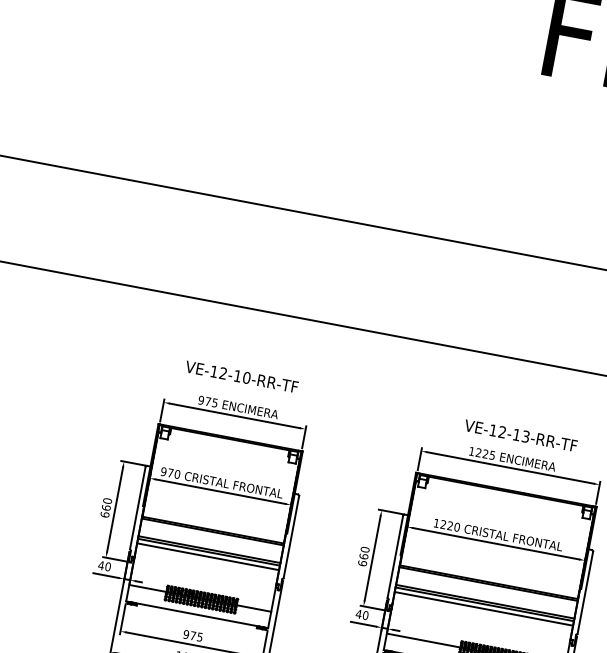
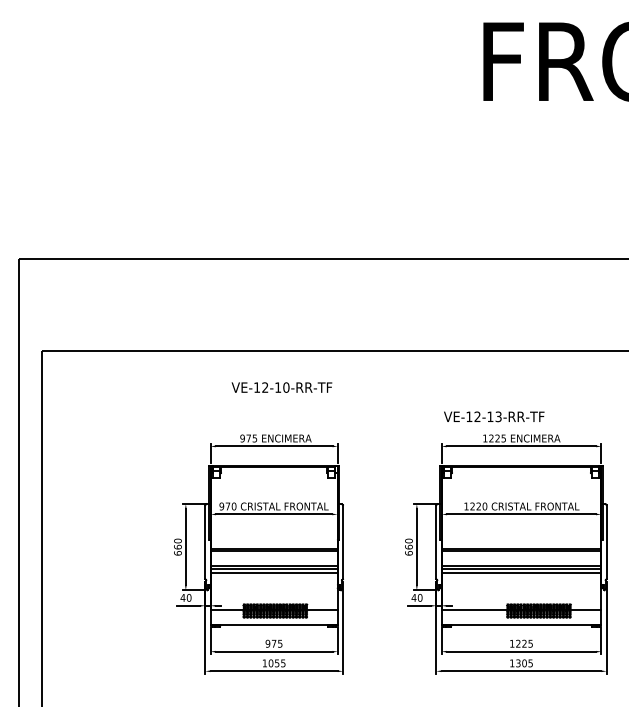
text: (241, 376) -> (281, 387), moved
text: (521, 435) -> (494, 416), moved

